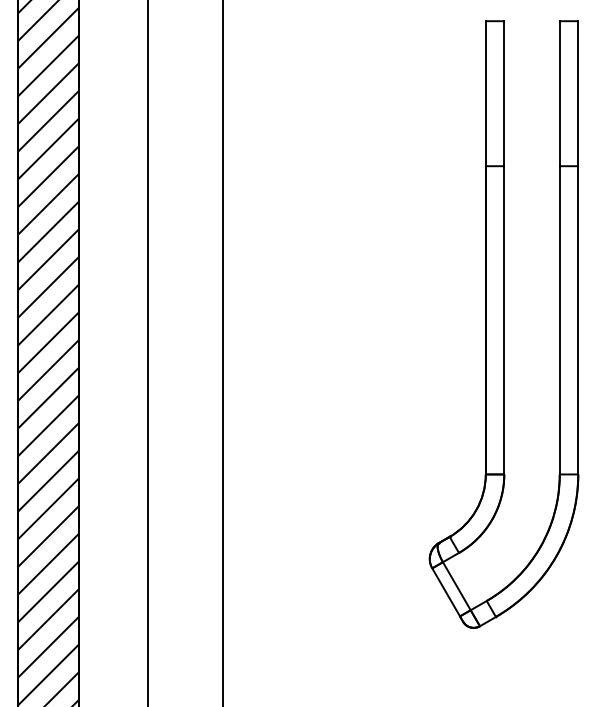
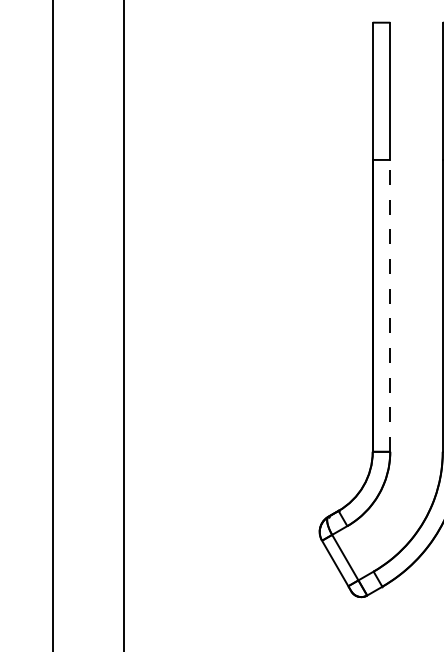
line: (504, 319) -> (390, 305), solid -> dashed

